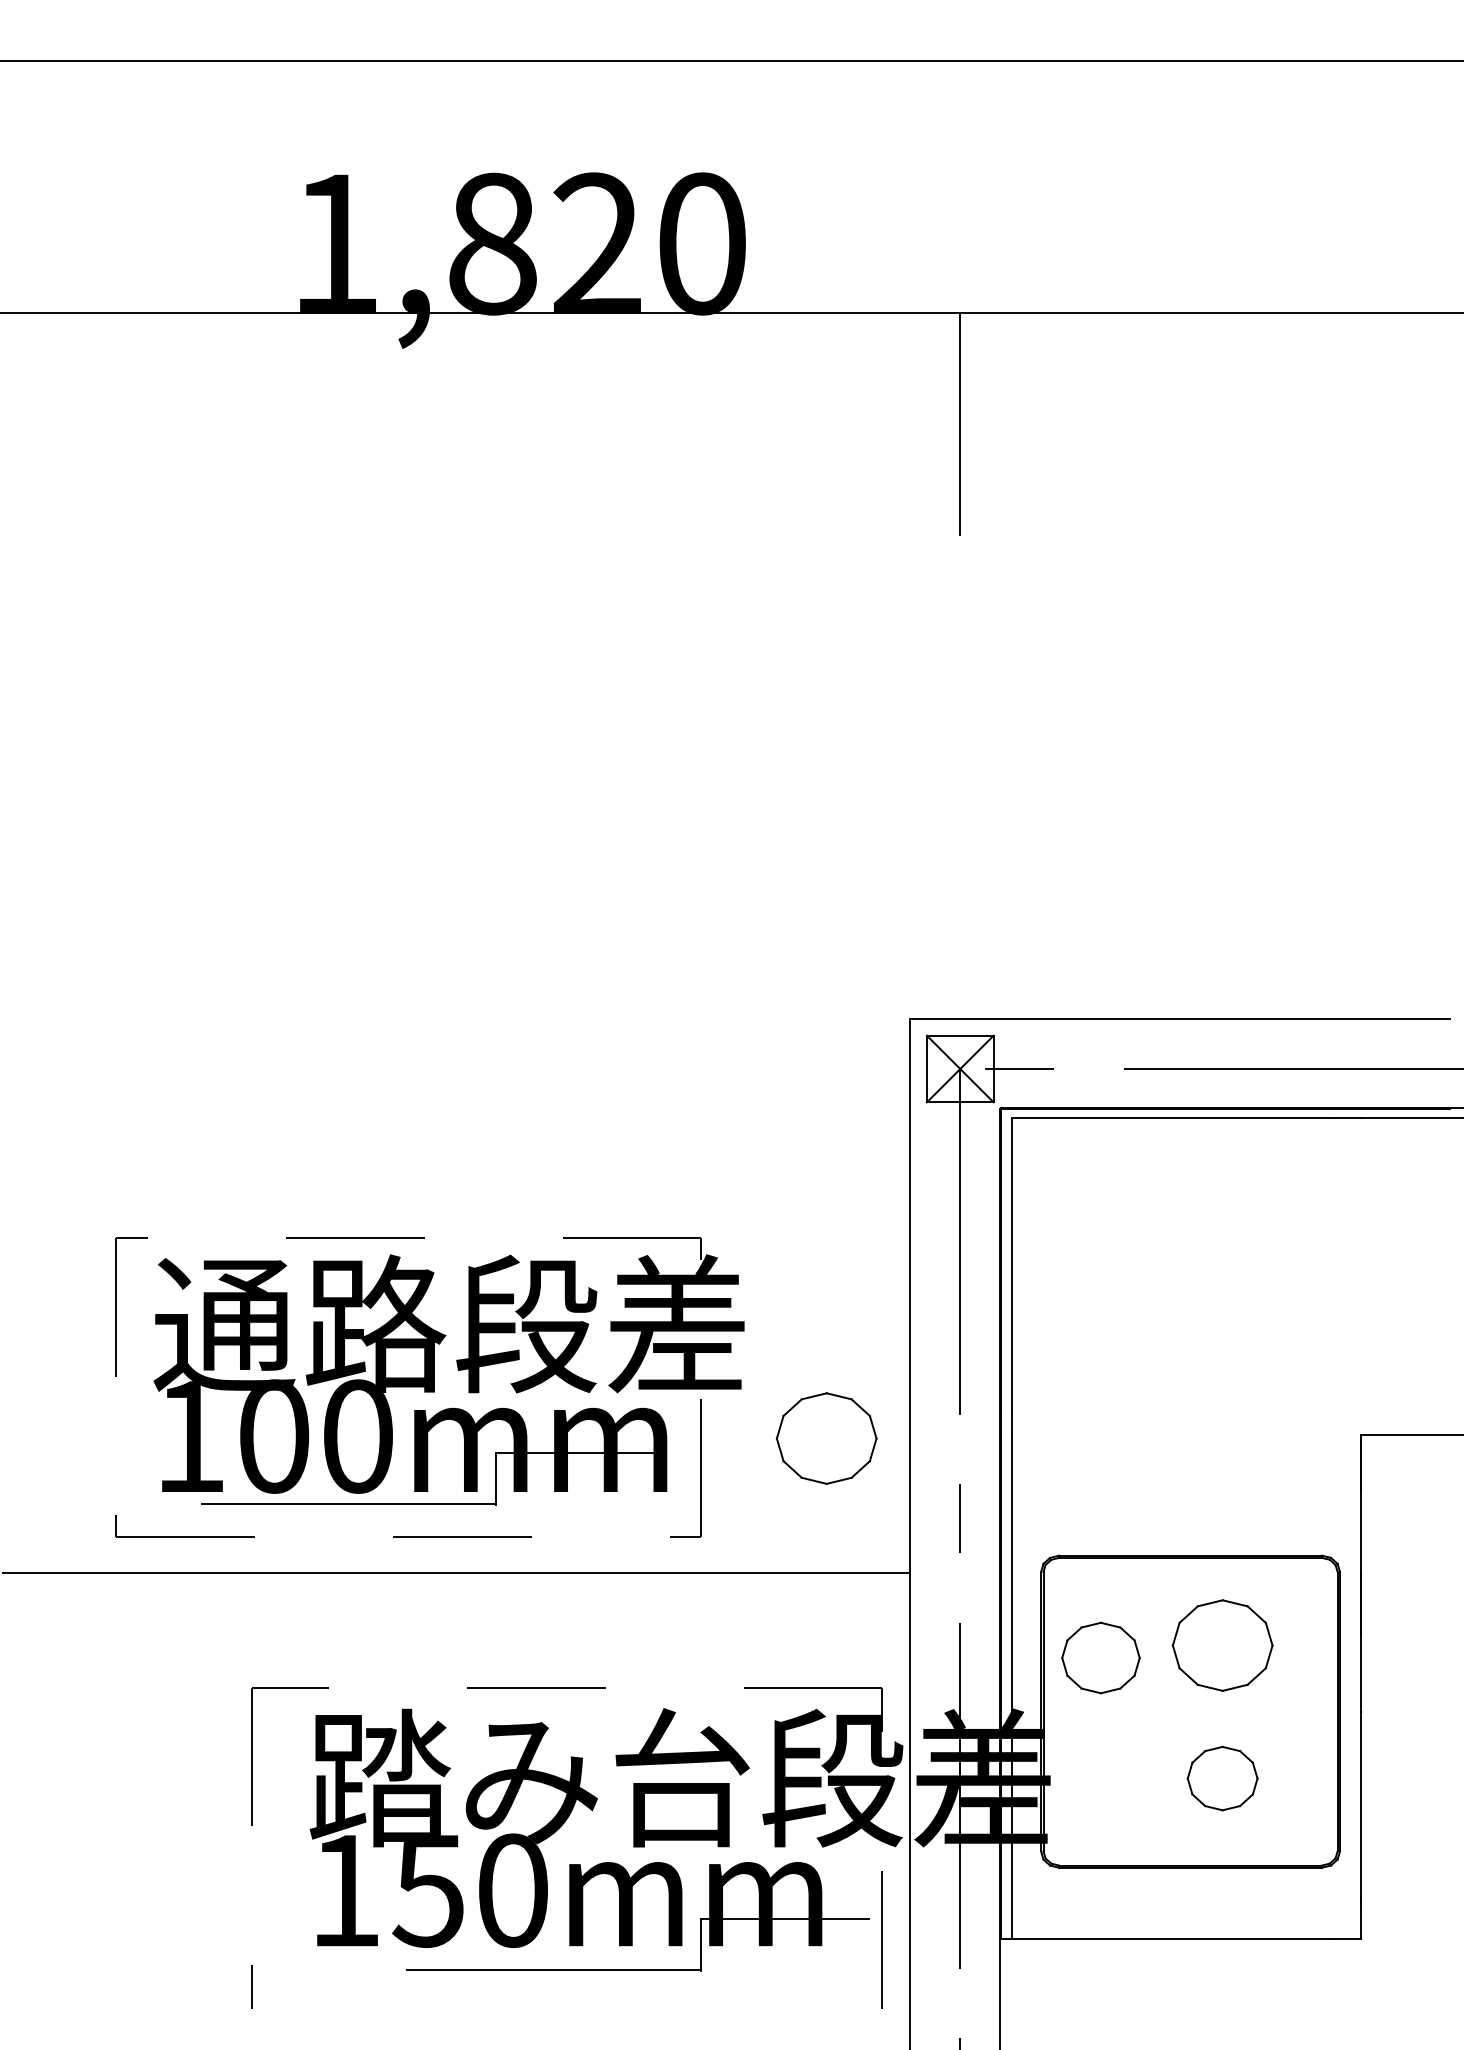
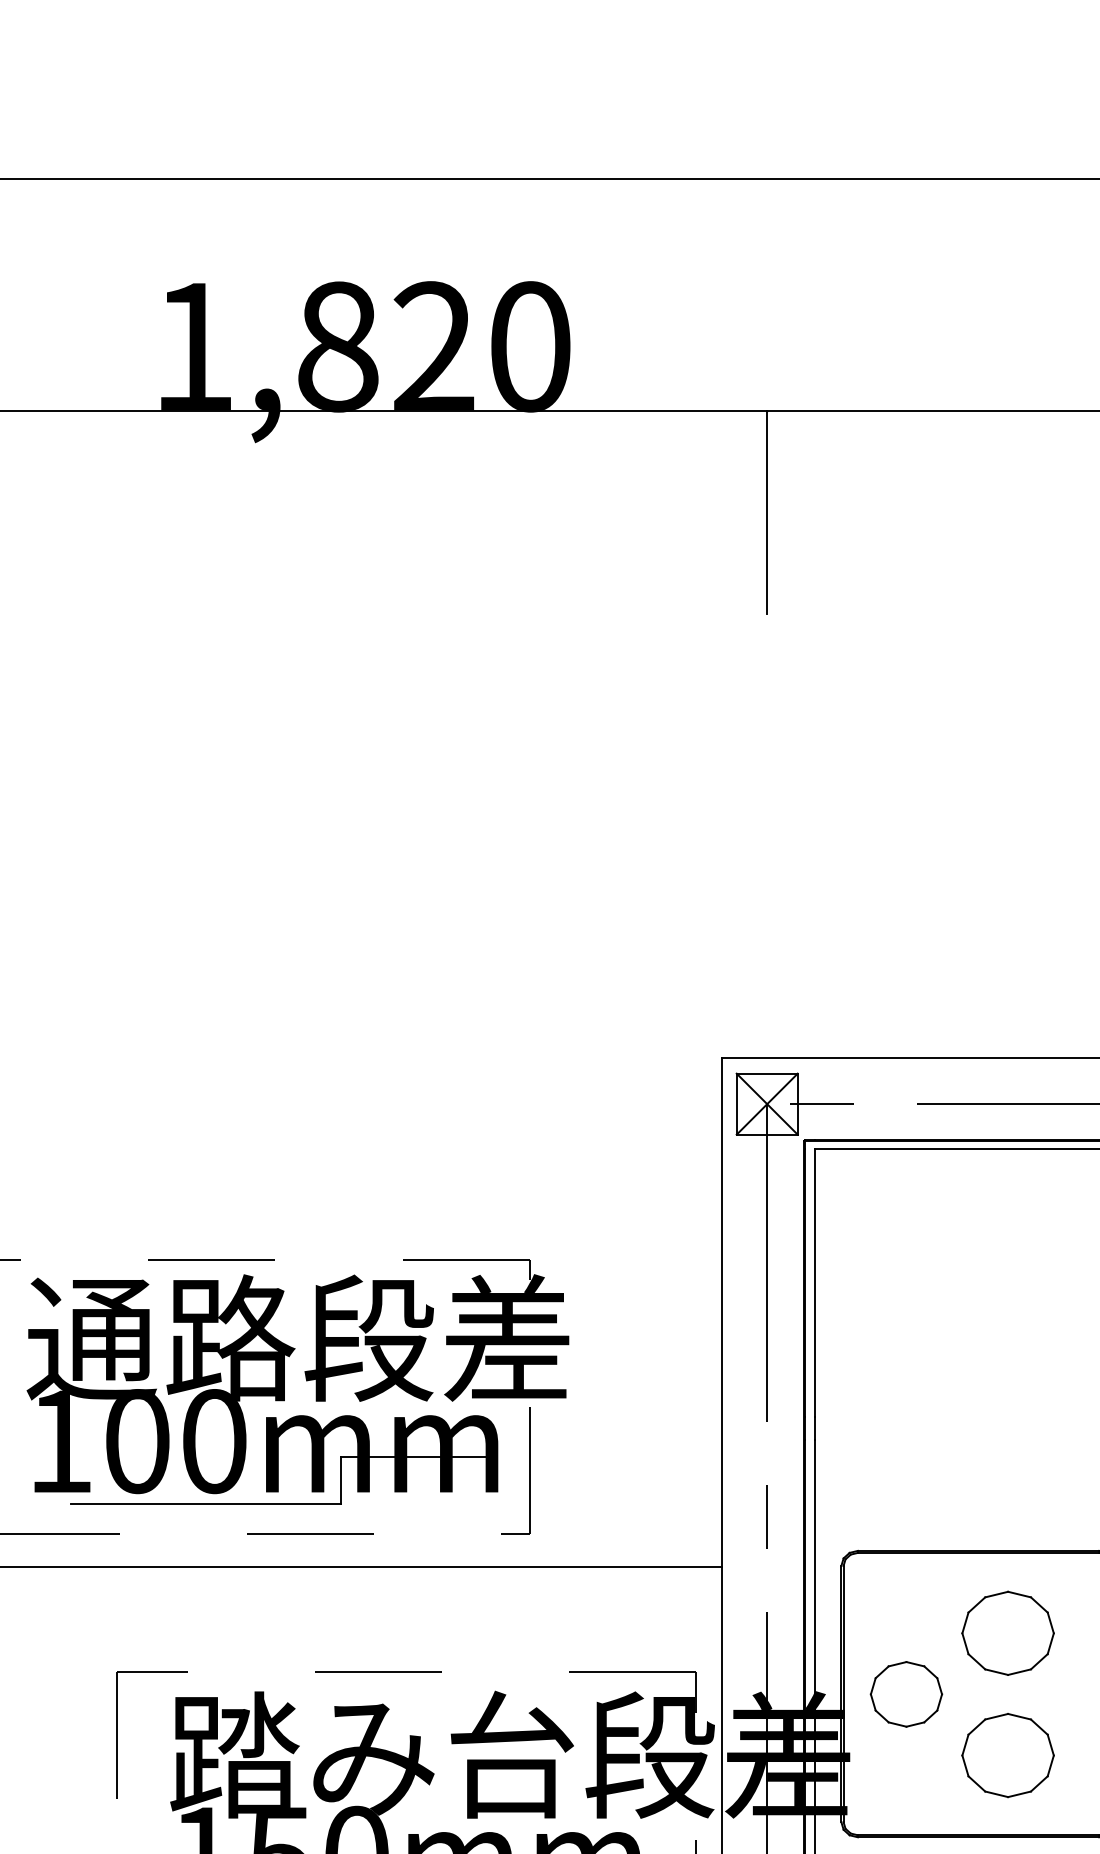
part: (826, 1438) -> (644, 1443), removed
part: (1100, 1657) -> (906, 1693), moved
part: (1222, 1778) -> (1007, 1755), size x1.43

